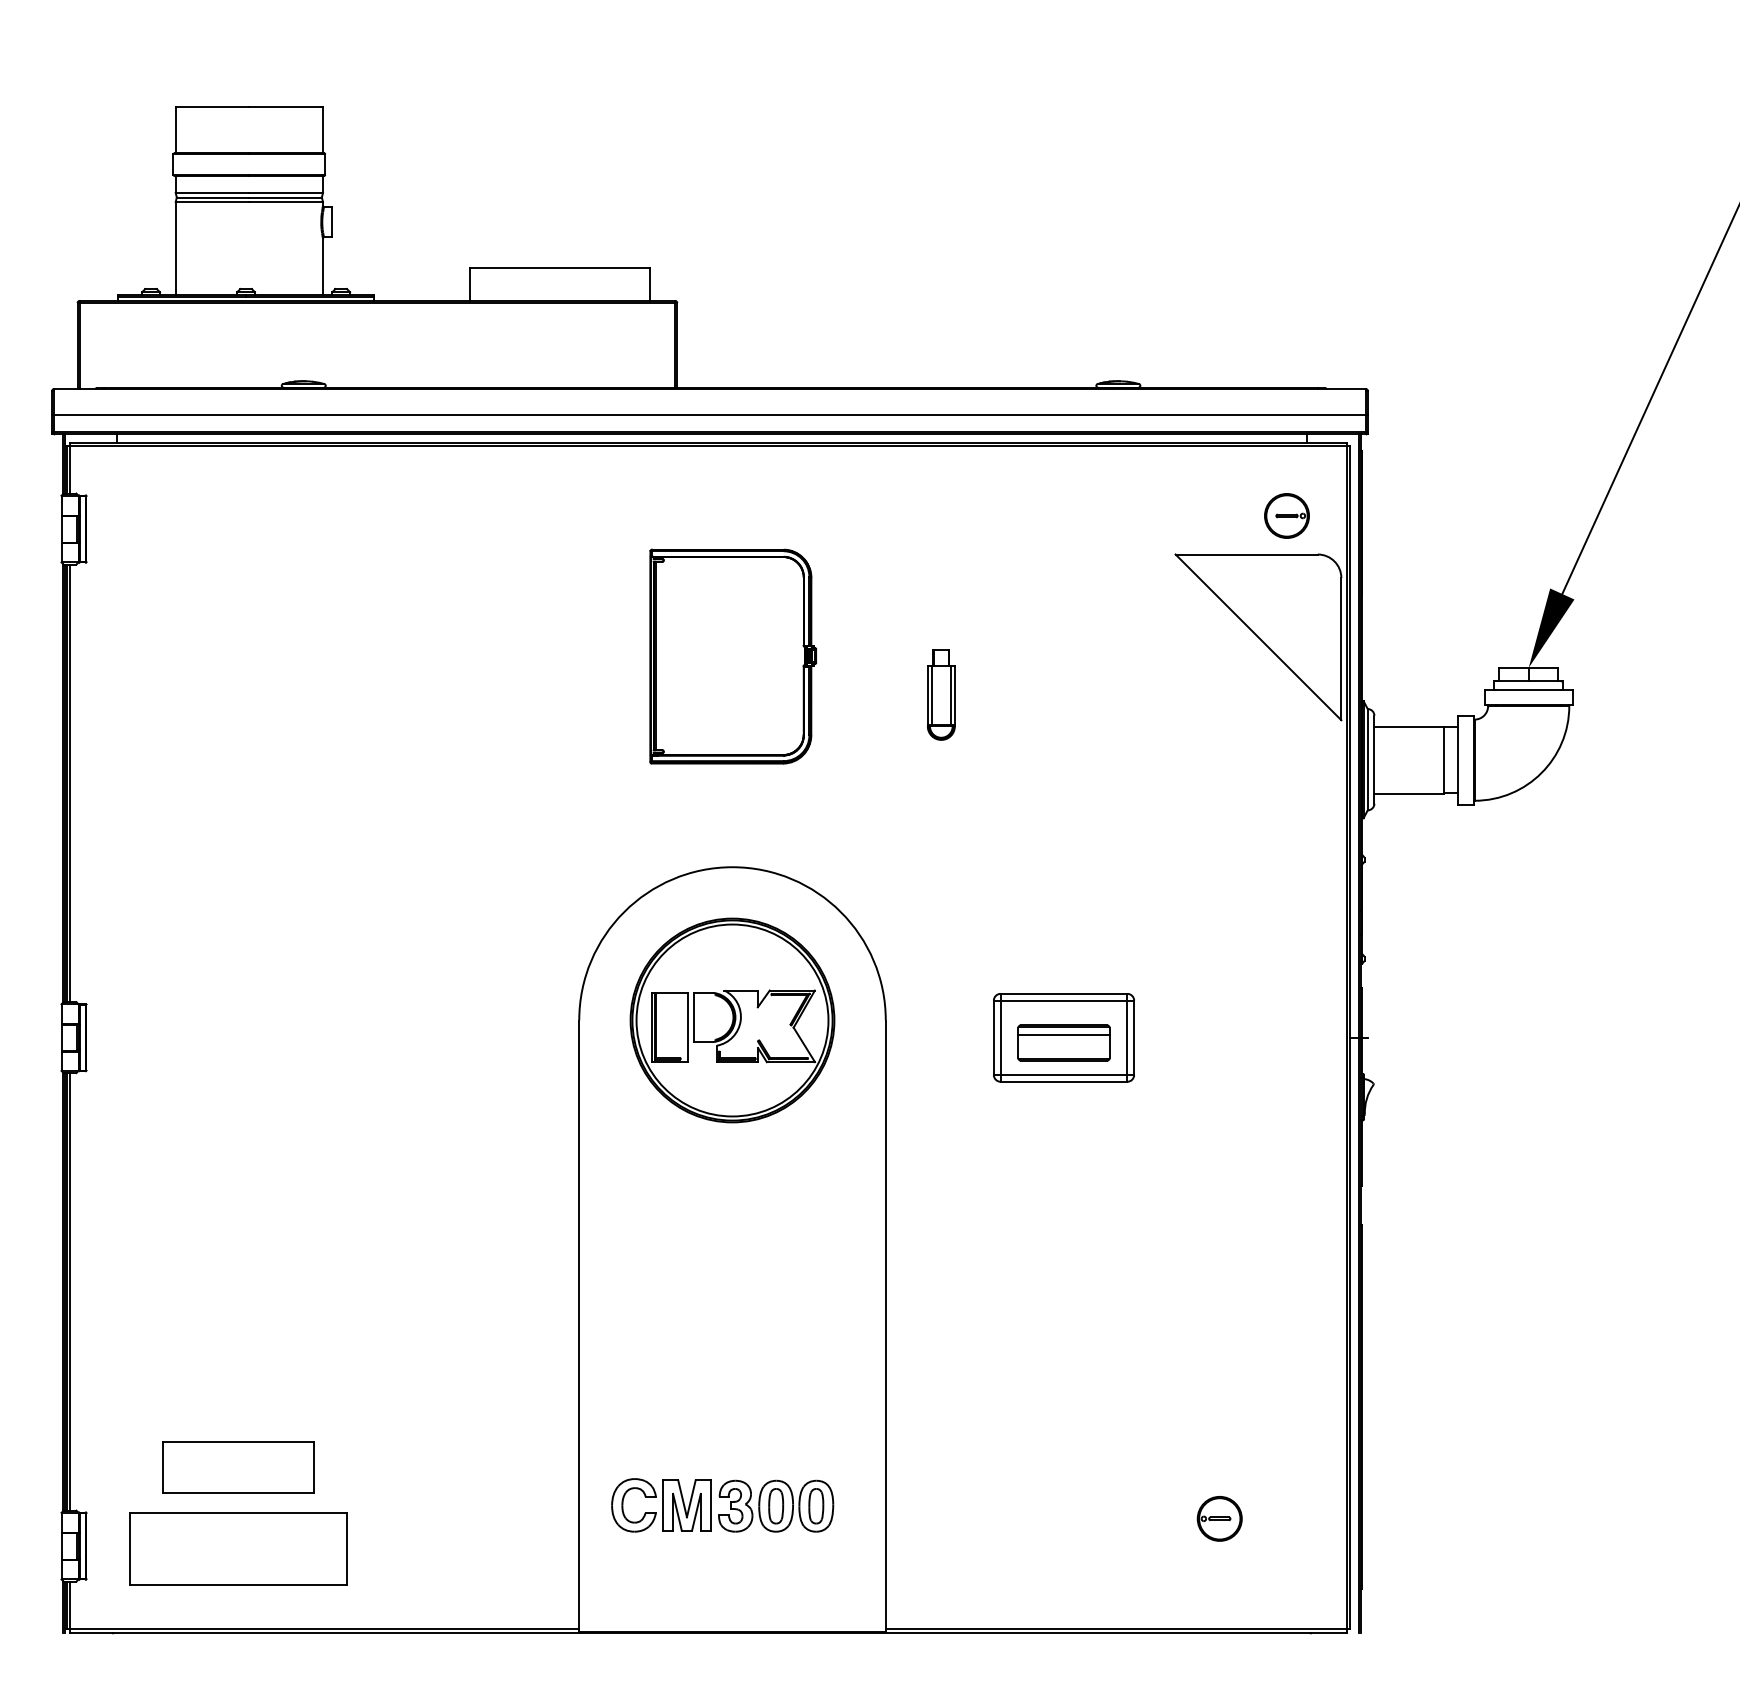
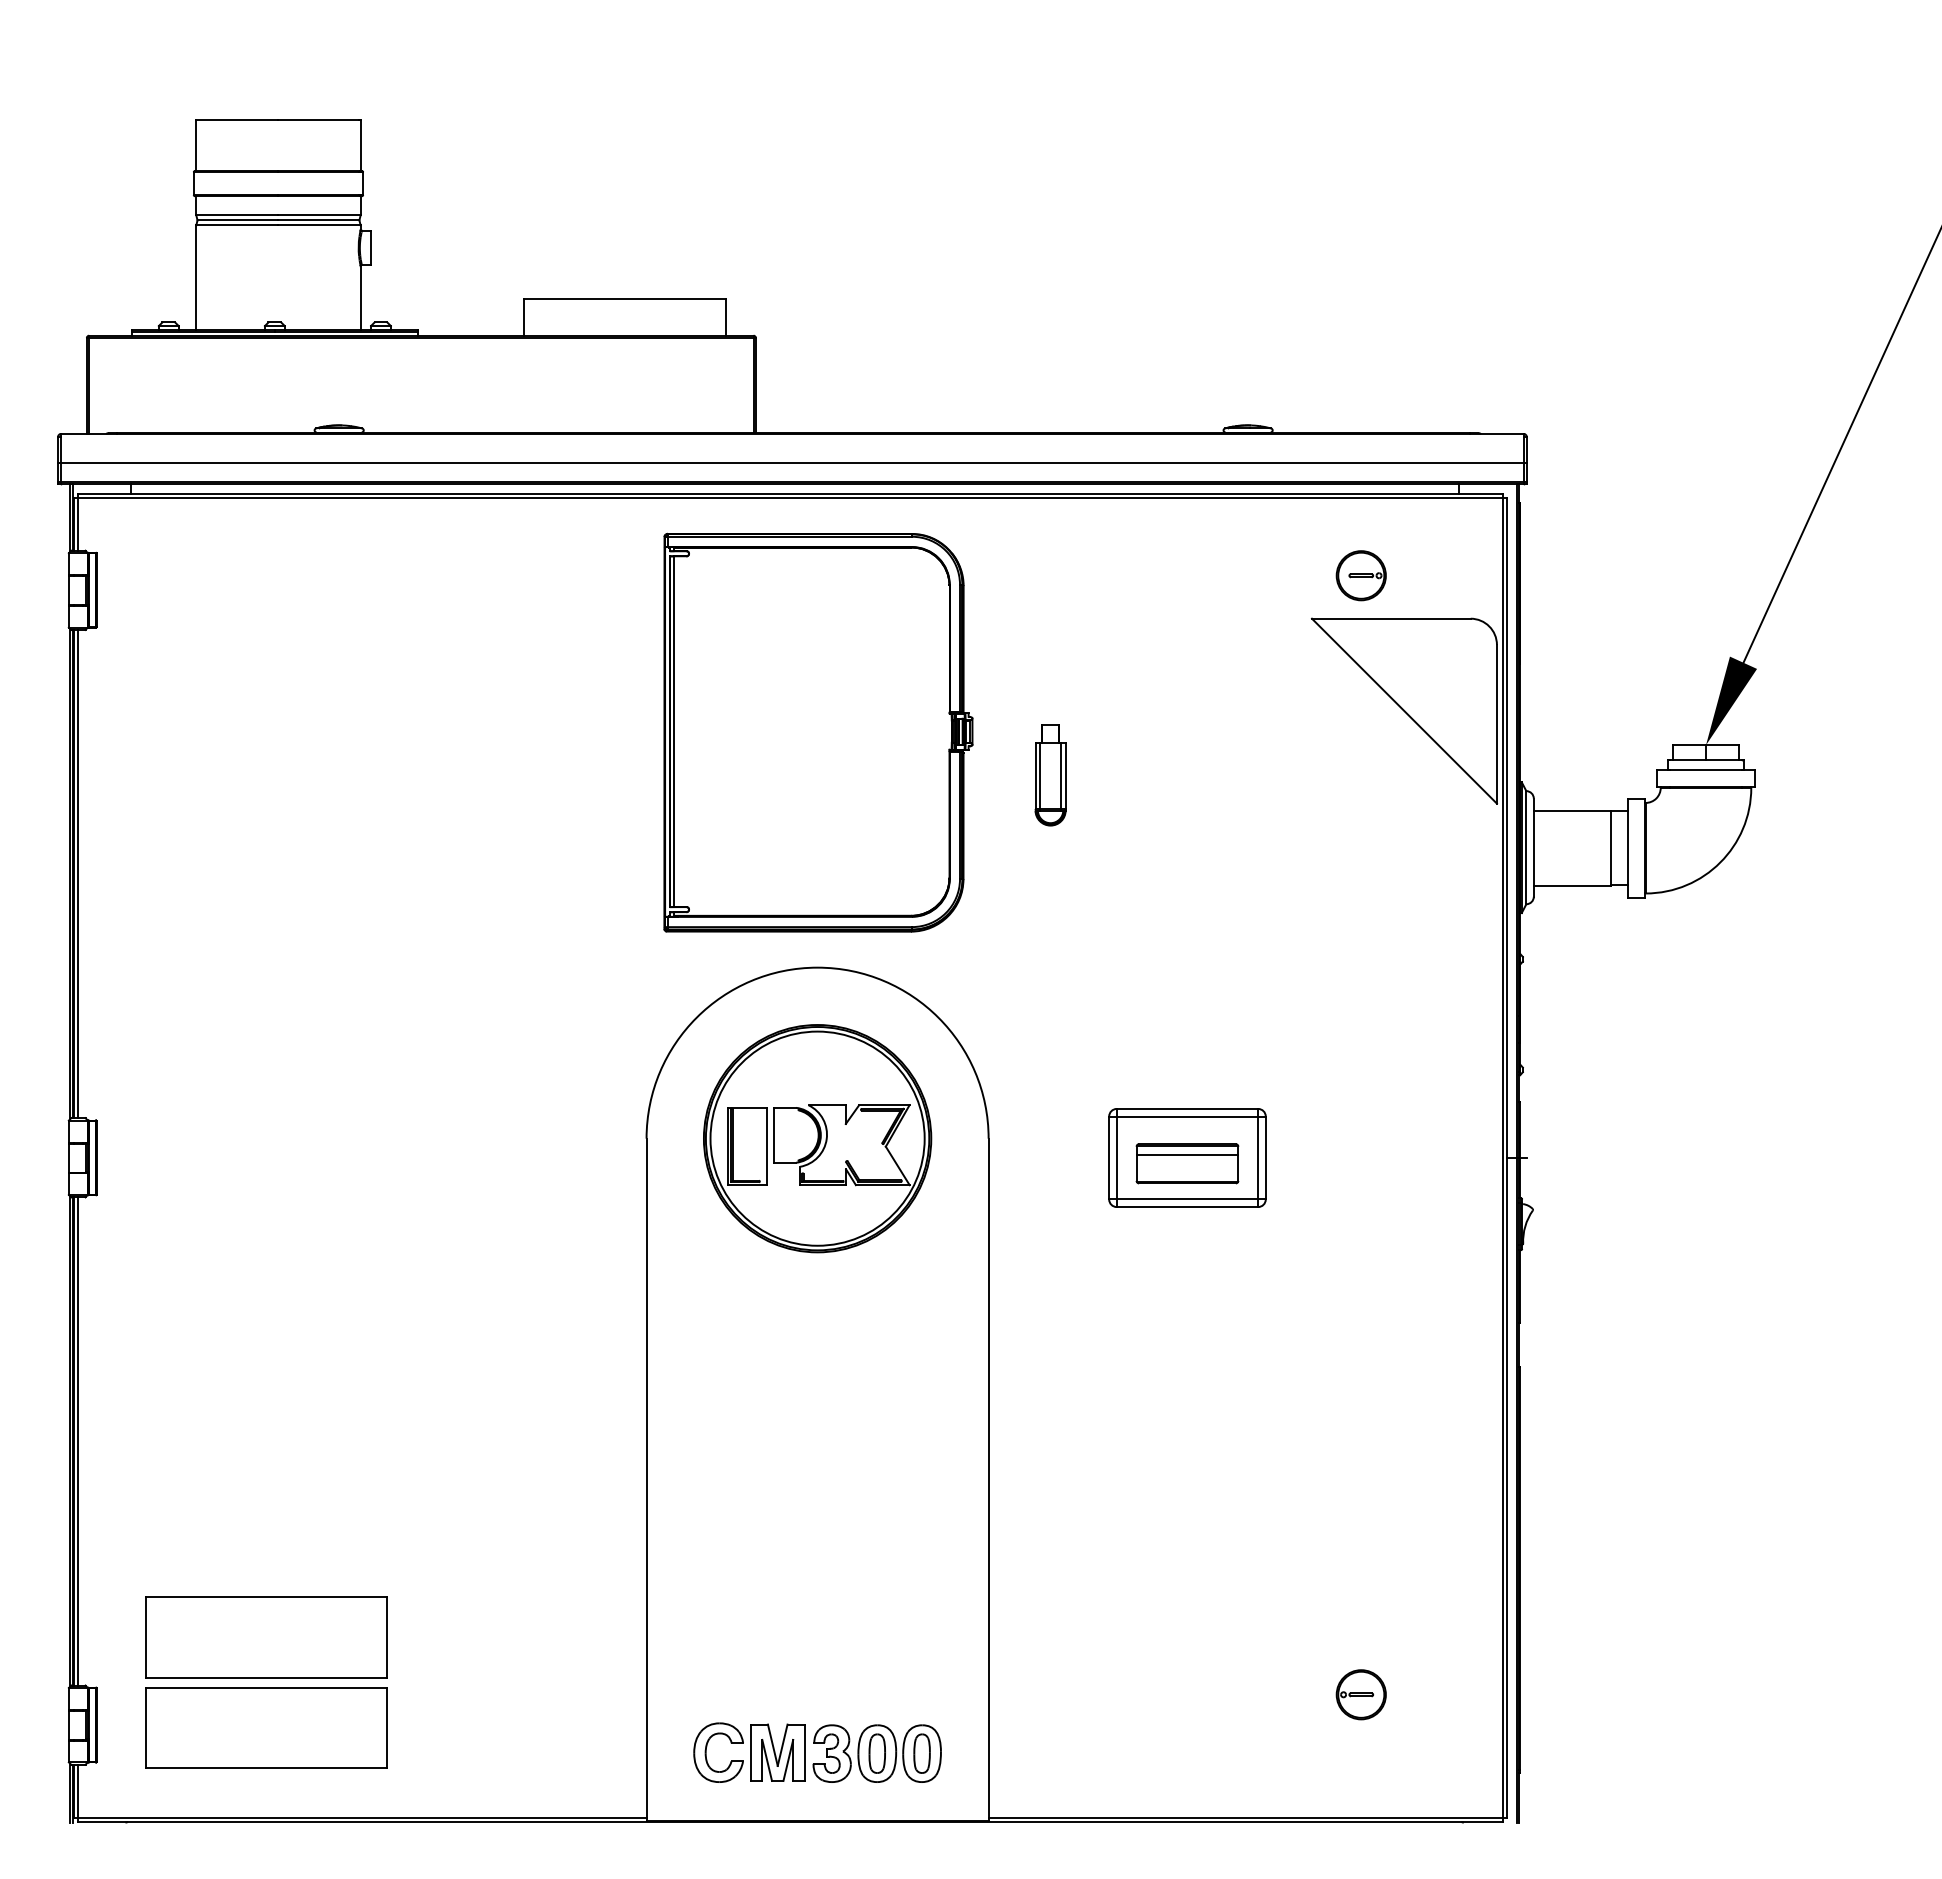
part: (1286, 515) -> (1360, 575), moved
part: (733, 656) -> (818, 732), size x1.67
part: (238, 1467) -> (266, 1637), size x1.43
part: (722, 1497) -> (817, 1743), moved

